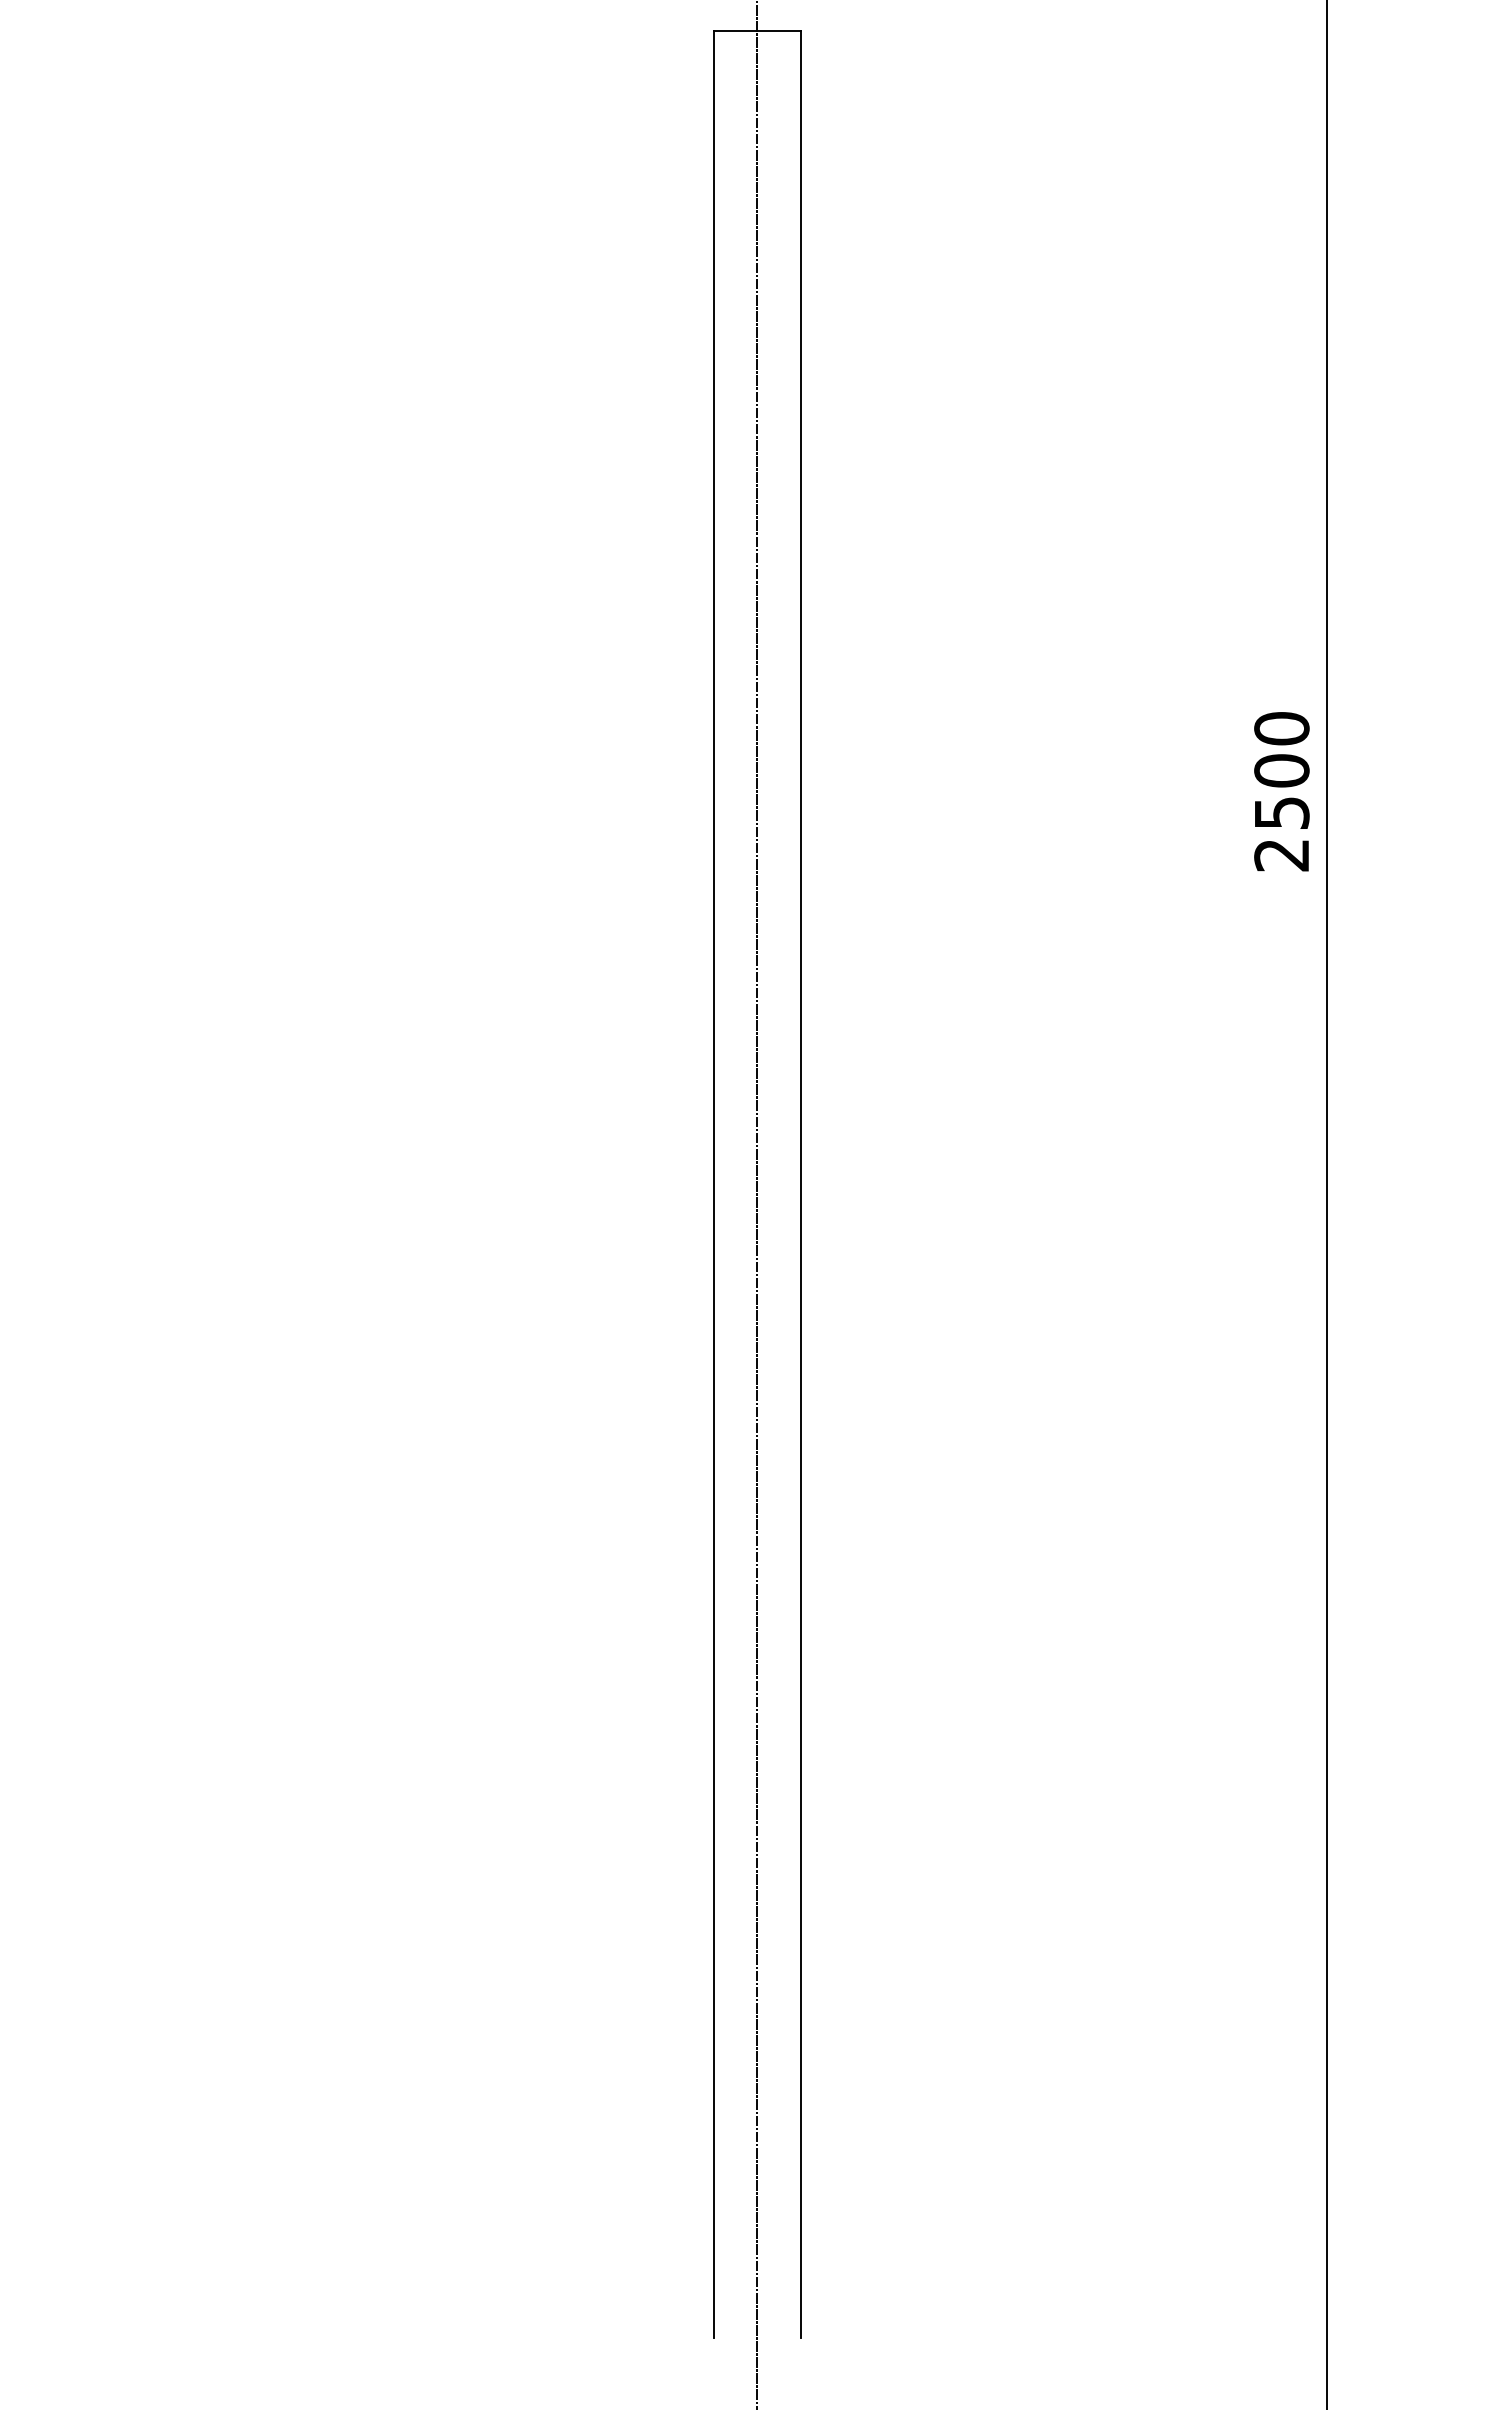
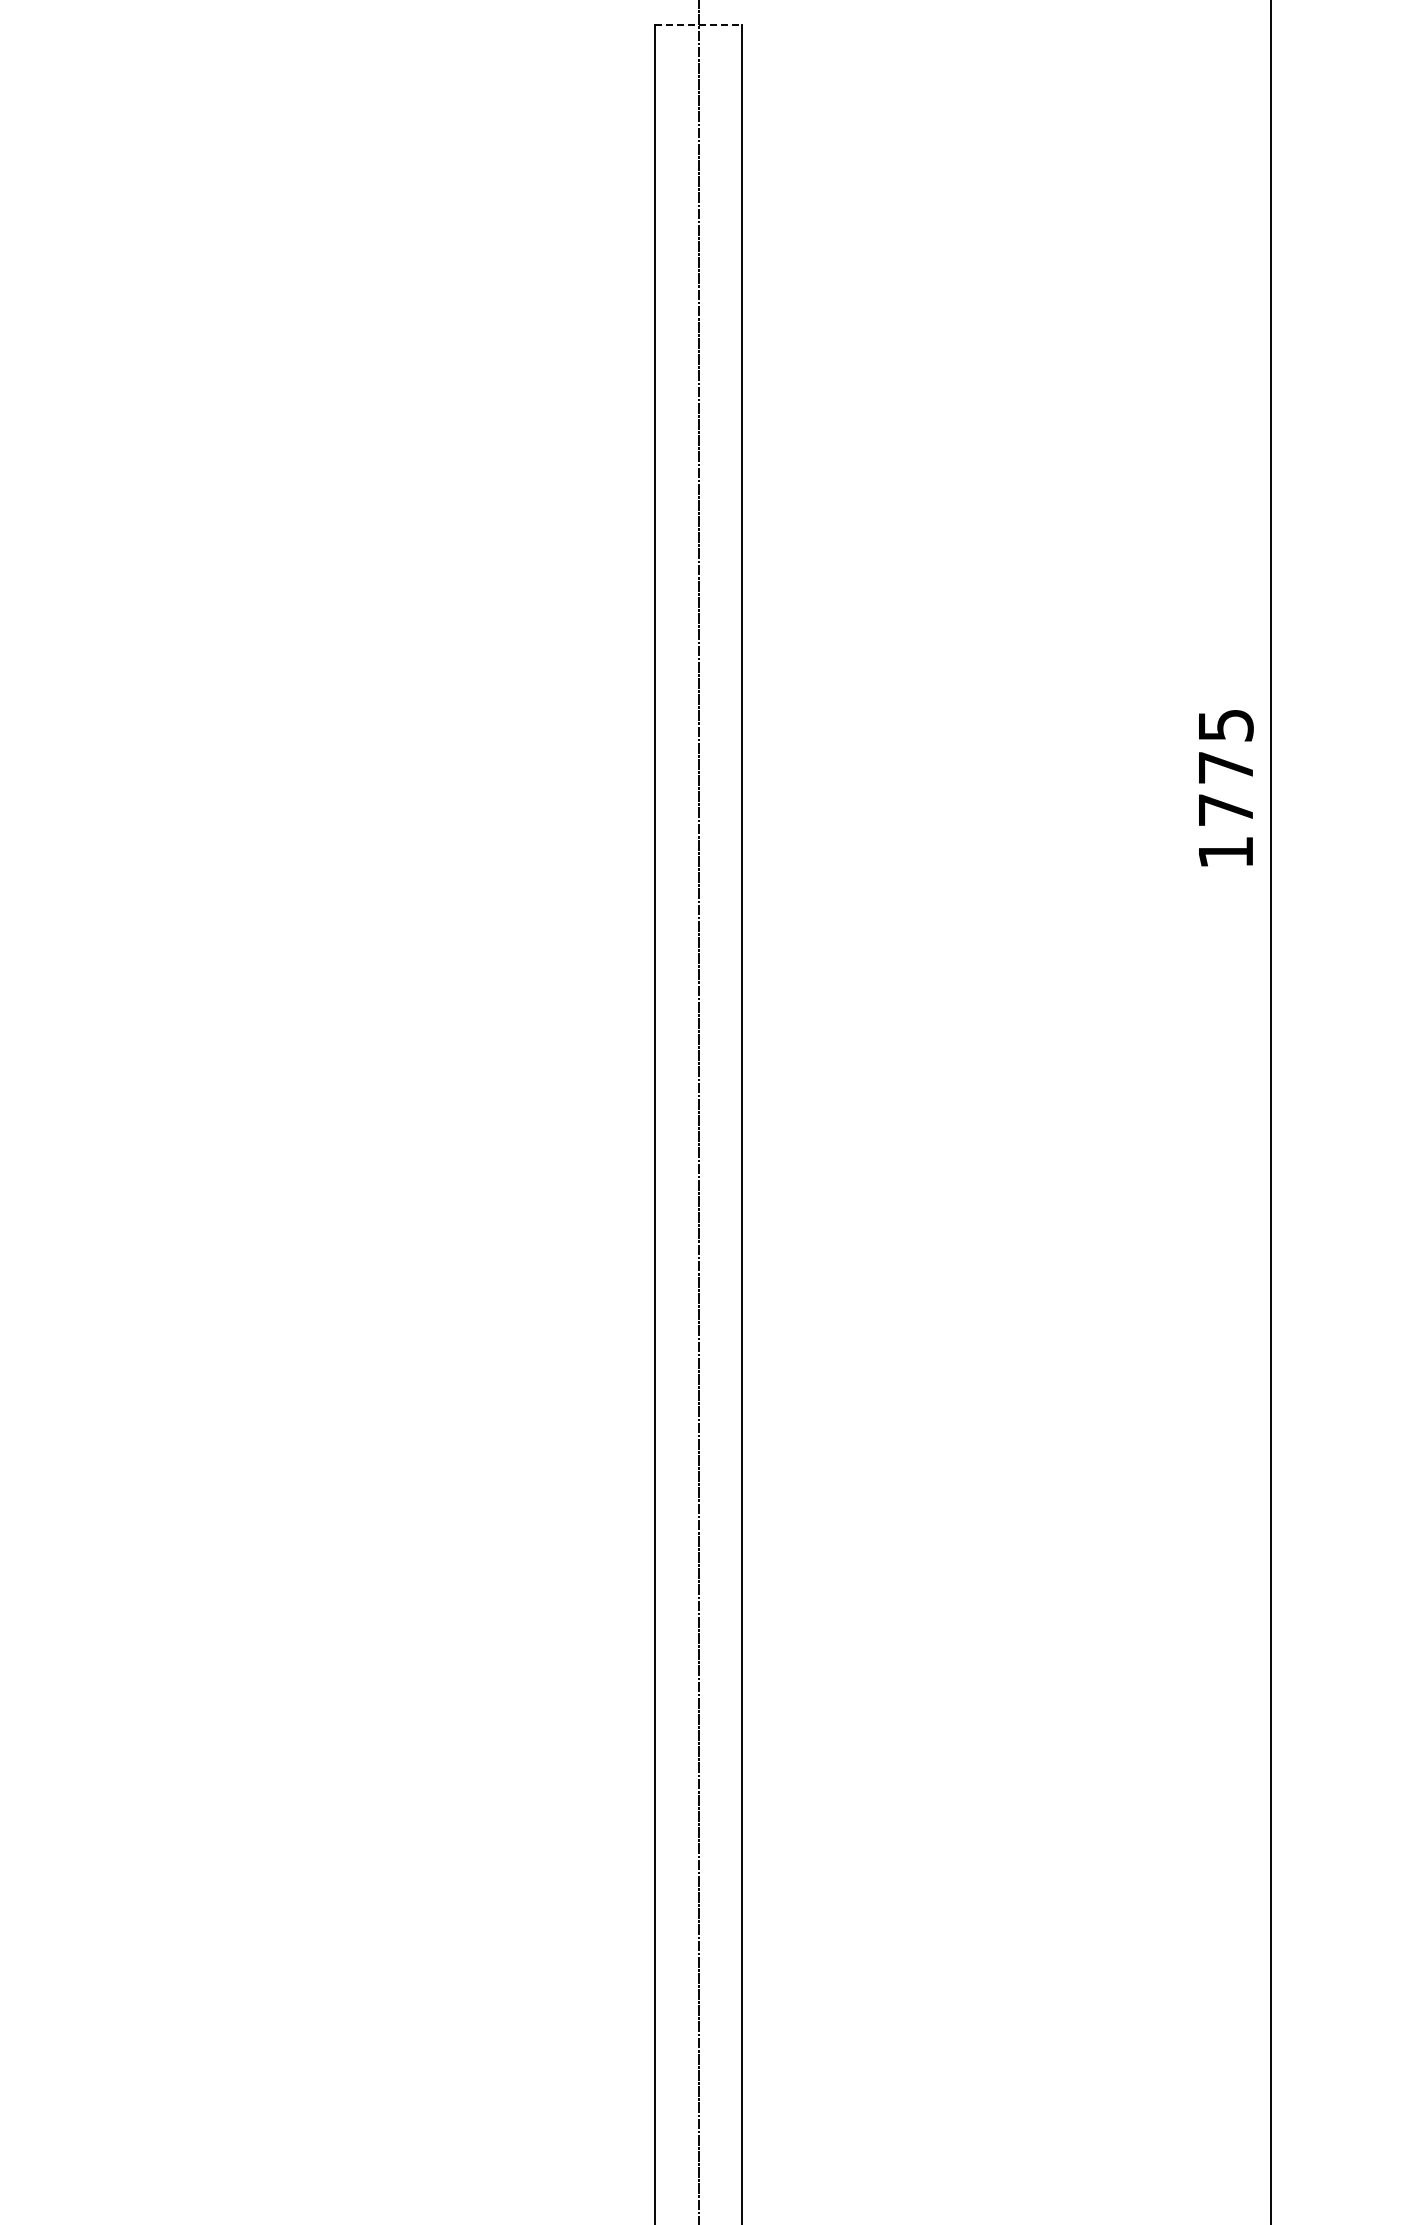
line: (757, 31) -> (699, 24), solid -> dashed
text: (1281, 791) -> (1225, 788), 2500 -> 1775

